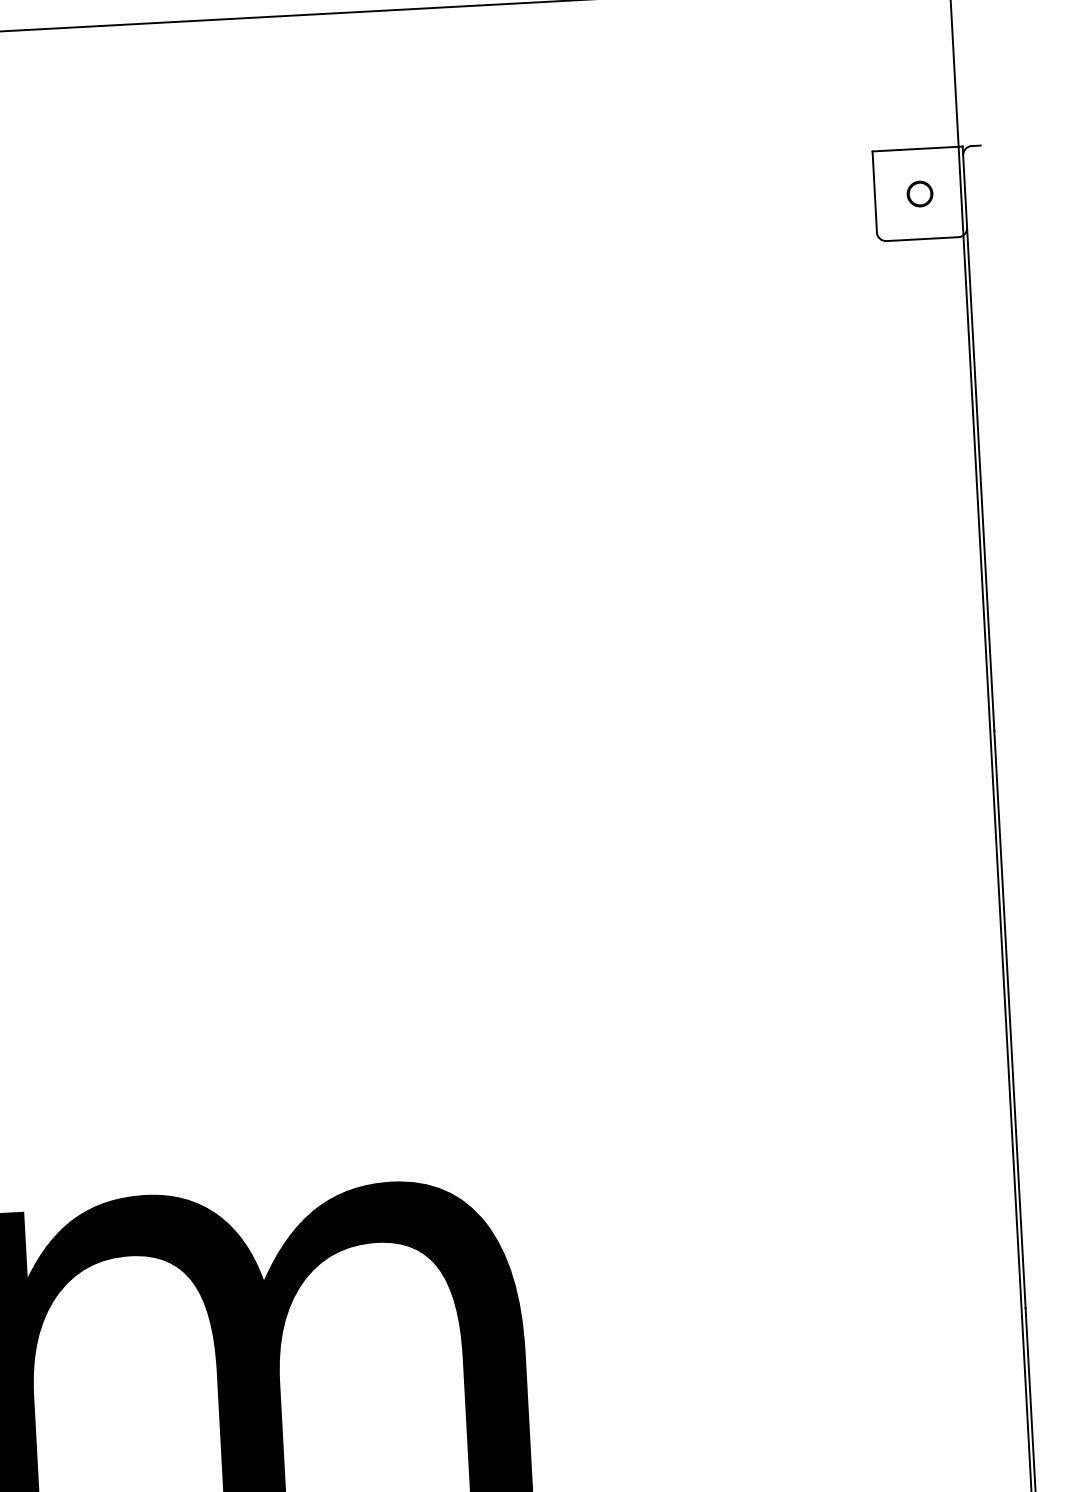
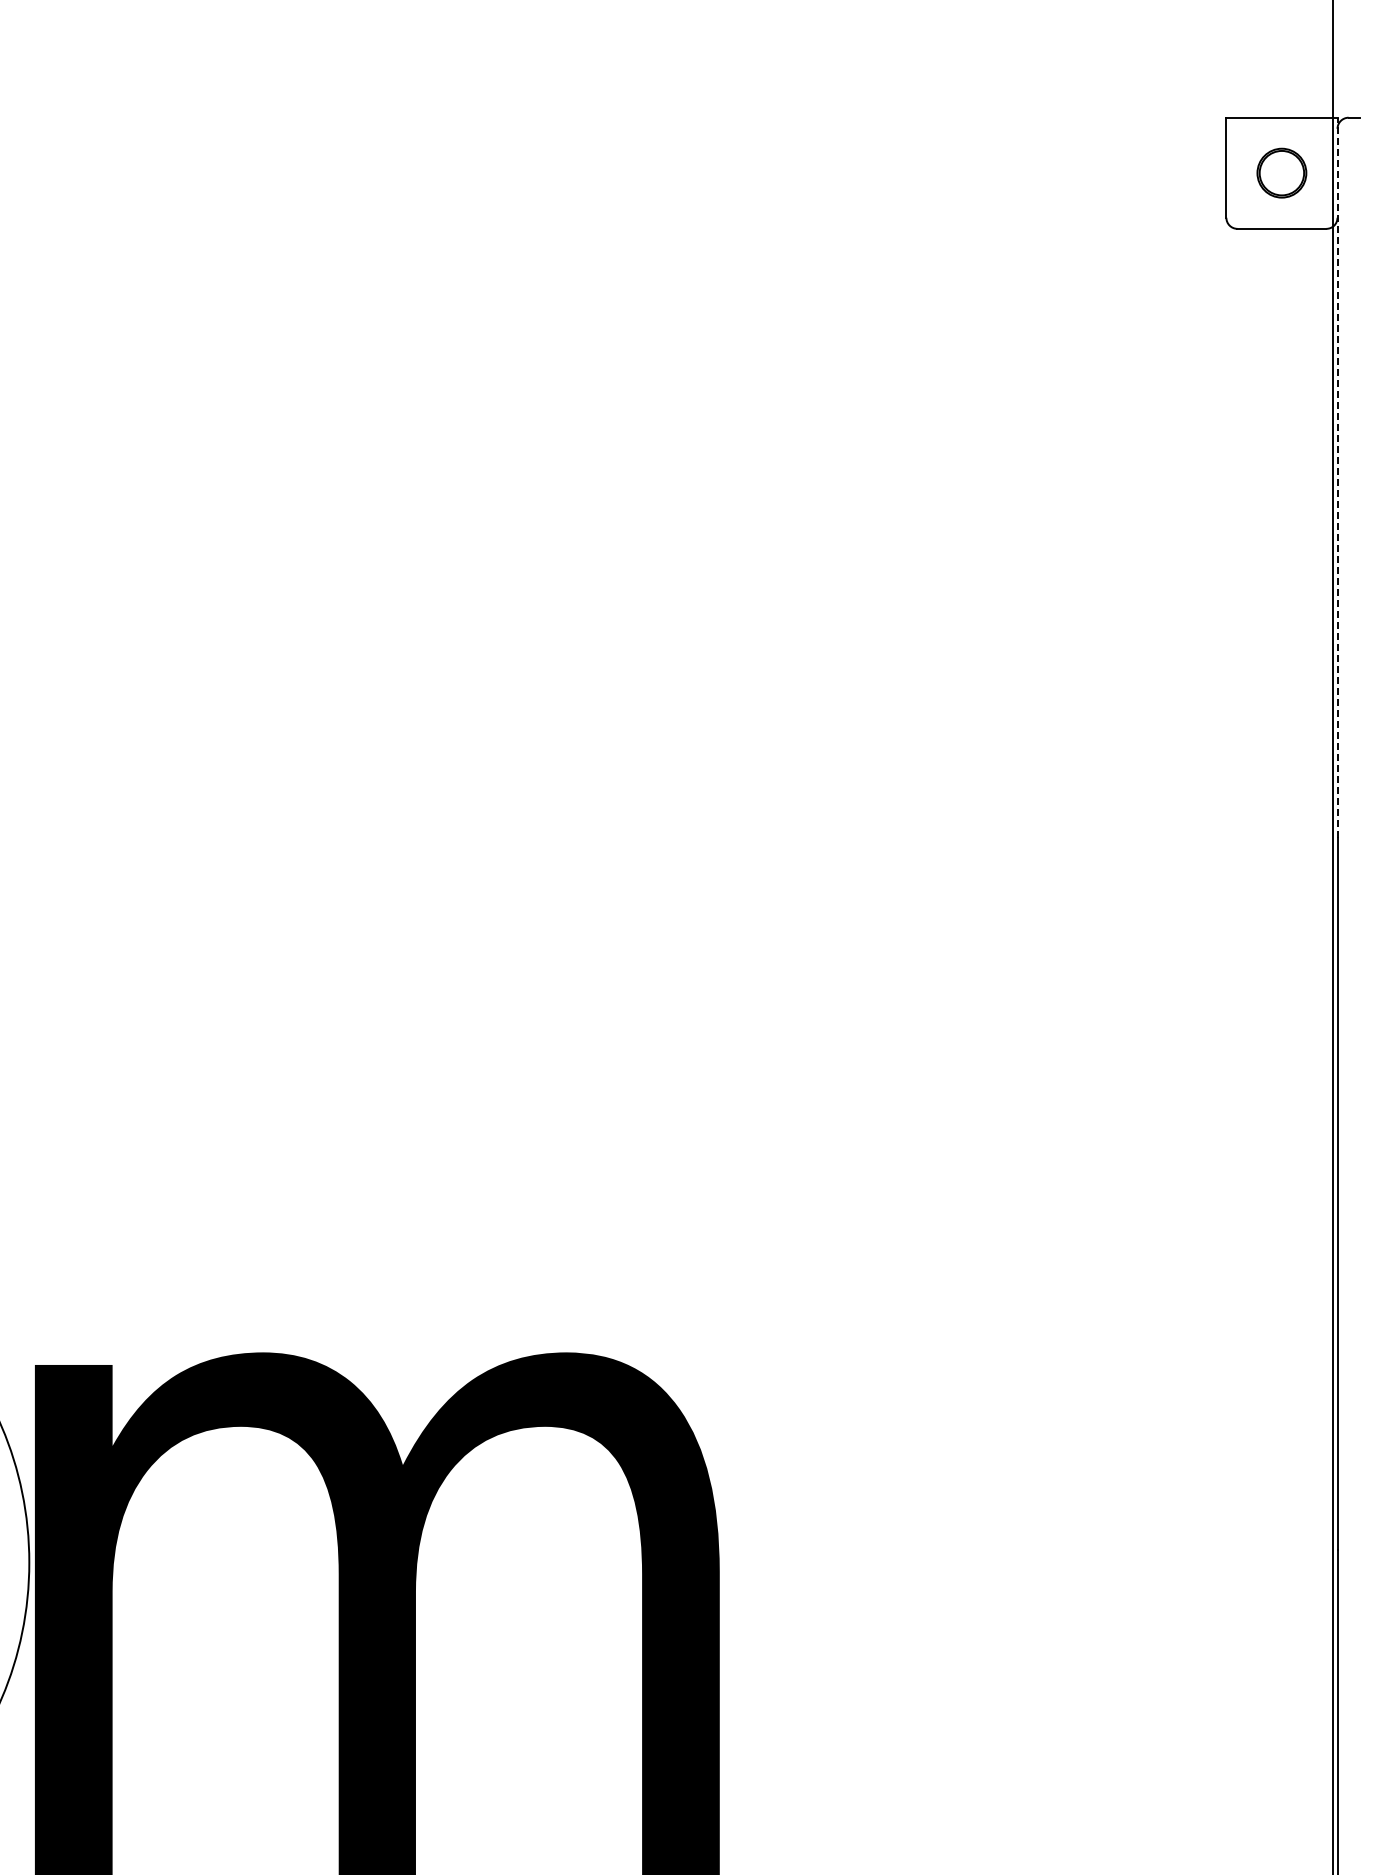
part: (919, 194) -> (1281, 173), size x1.6
line: (978, 438) -> (1337, 477), solid -> dashed

